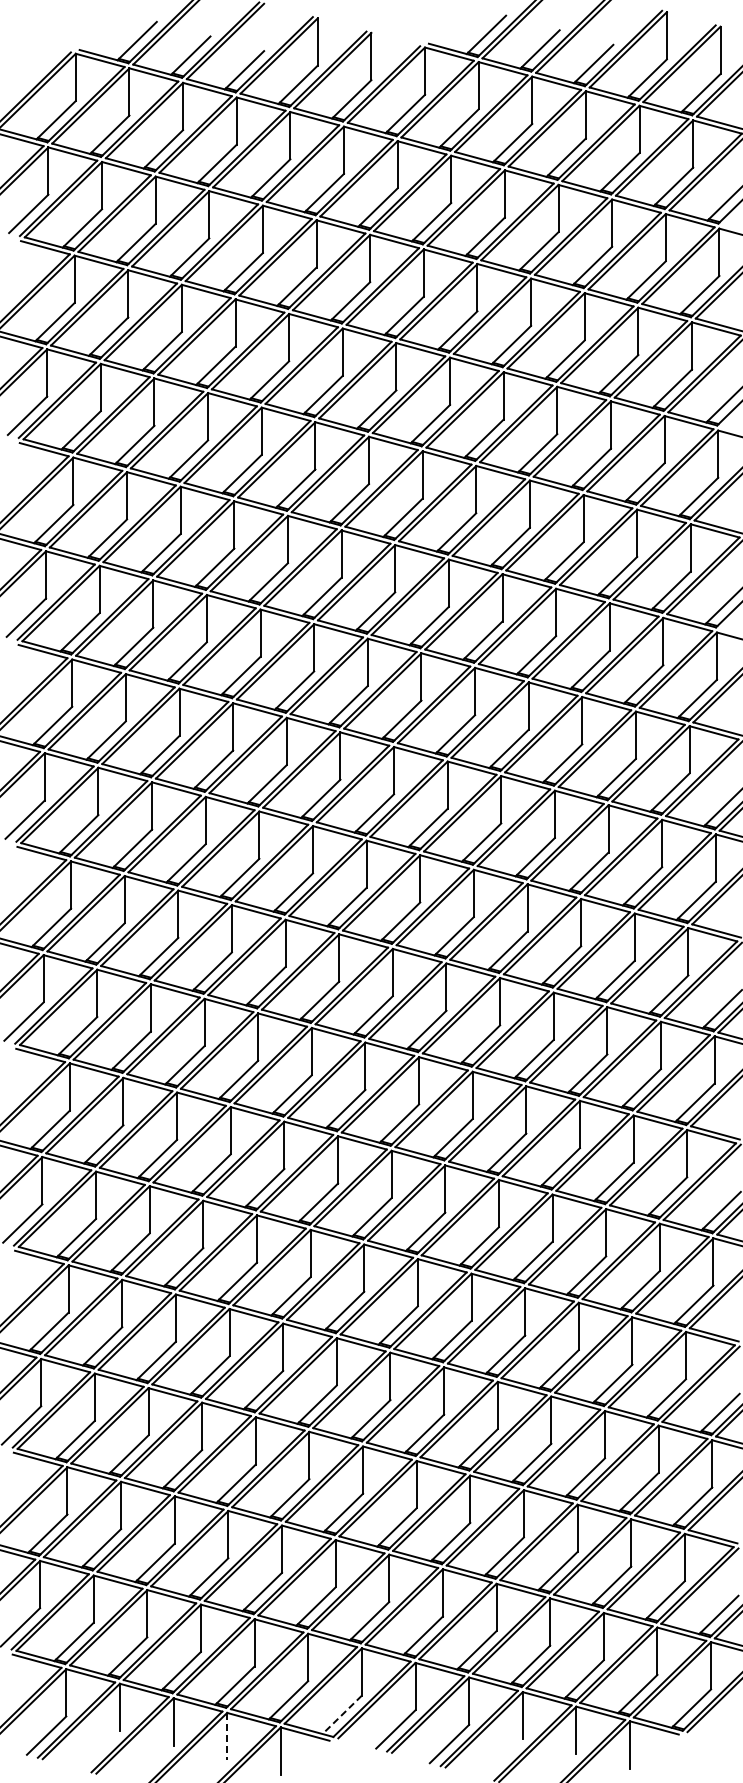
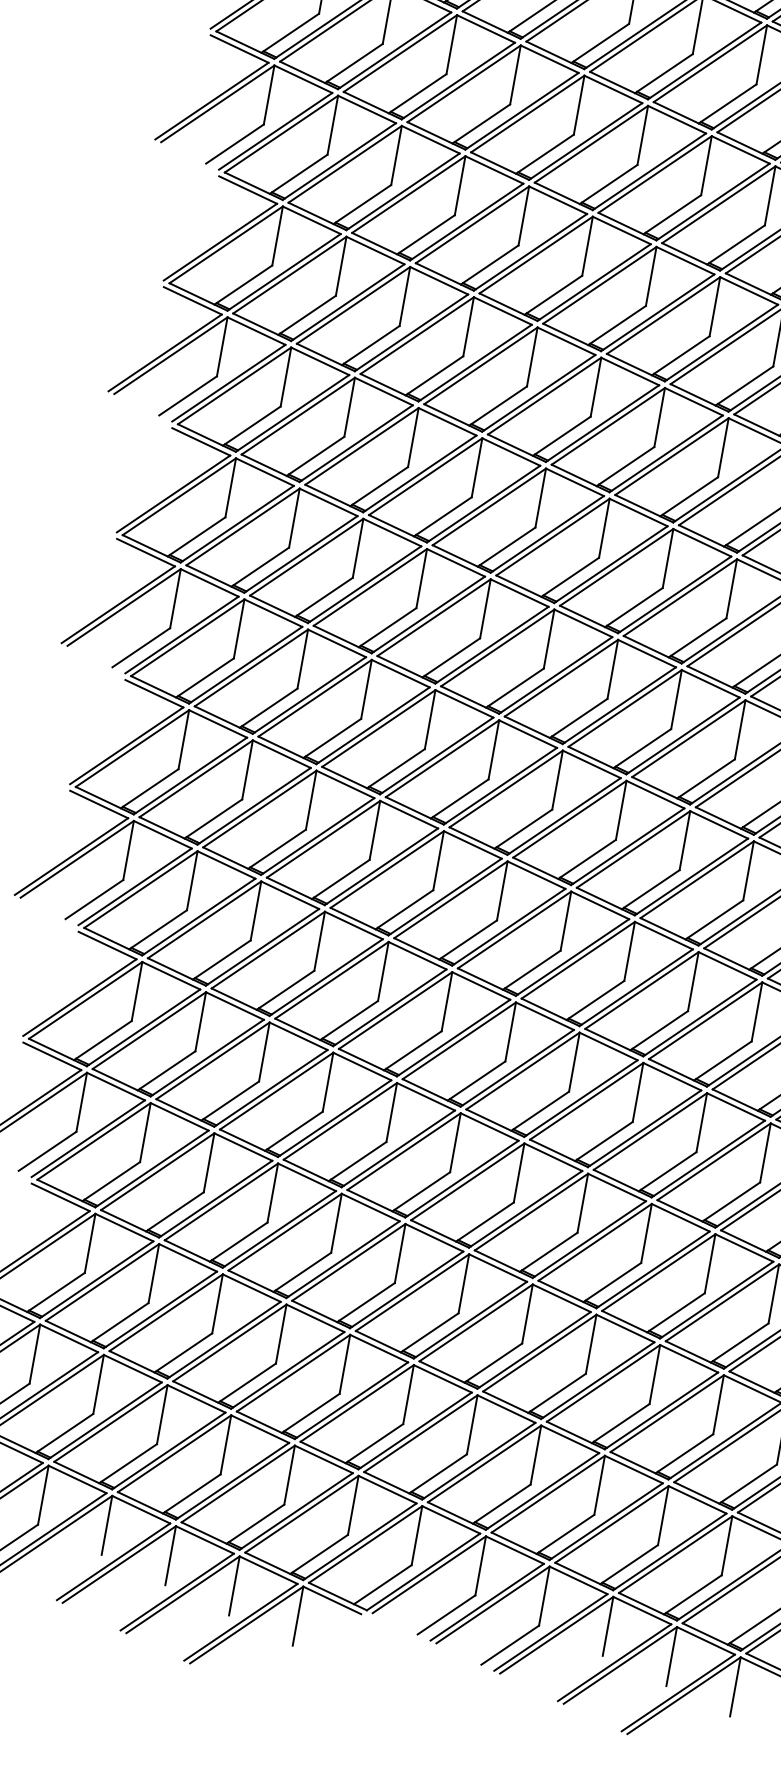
line: (341, 1715) -> (381, 1585), dashed -> solid
line: (227, 1736) -> (234, 1585), dashed -> solid

